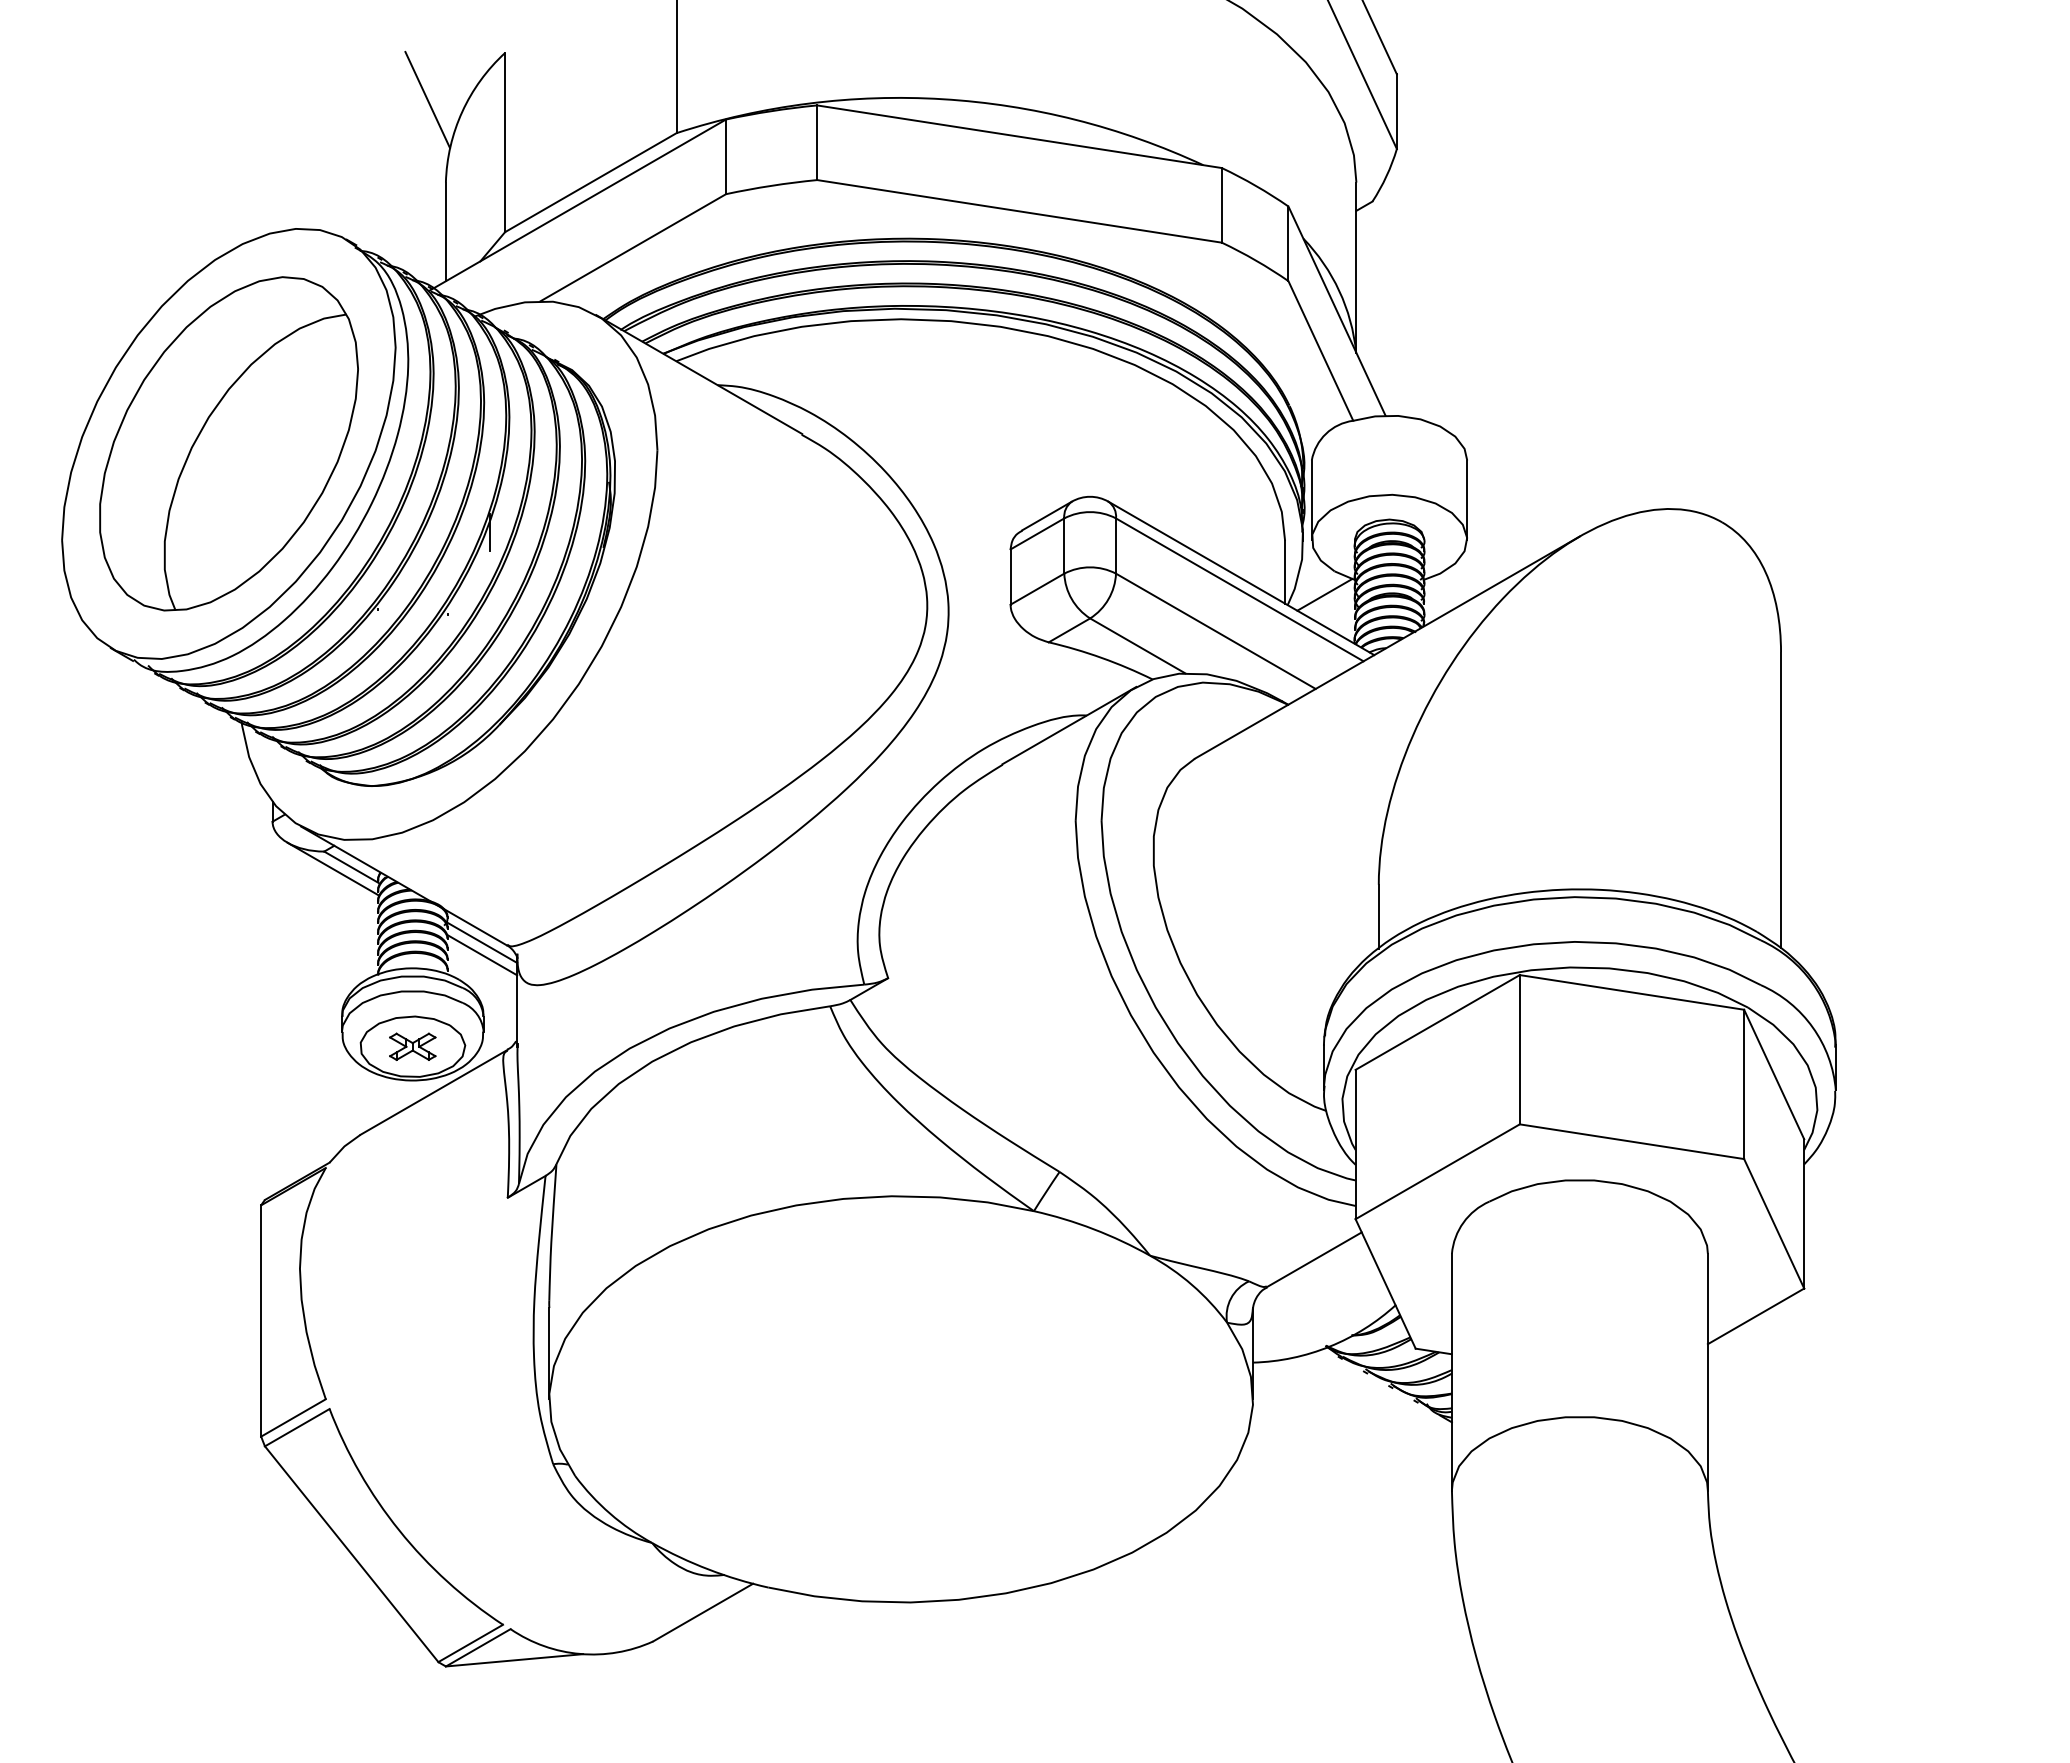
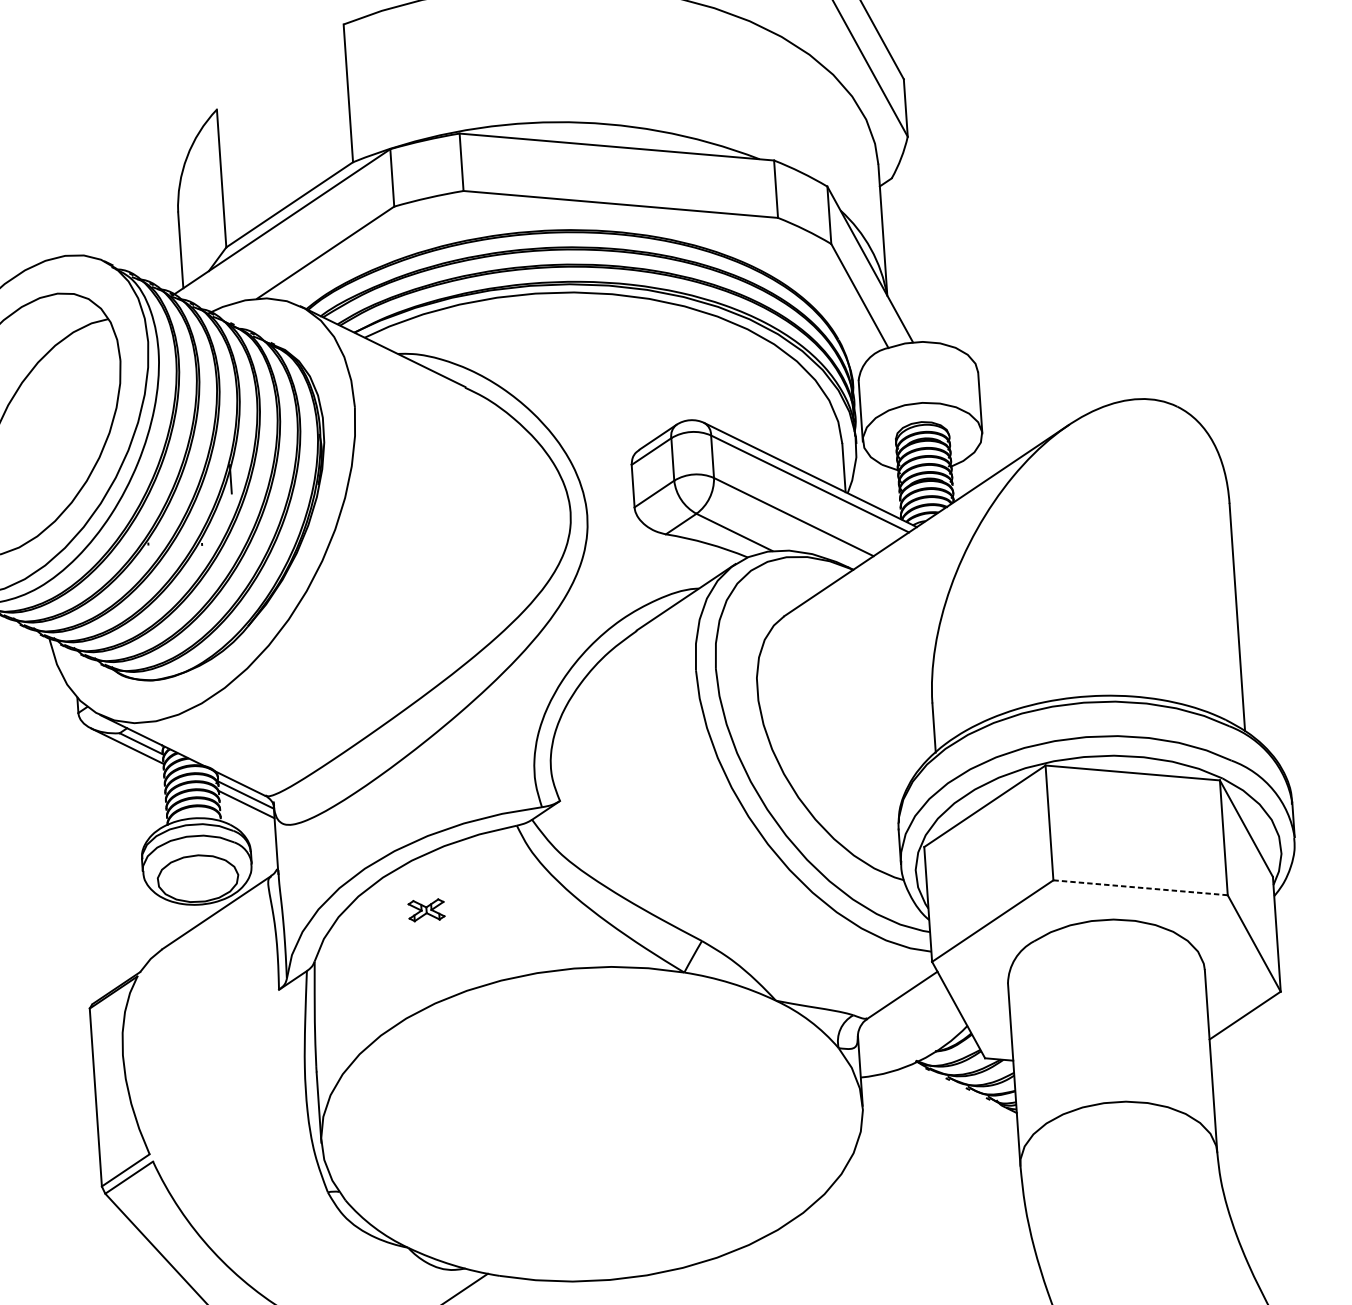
line: (427, 99) -> (159, 149), removed
line: (1324, 594) -> (875, 483), removed
part: (412, 1046) -> (426, 910), moved
line: (1631, 1141) -> (1140, 887), solid -> dashed

